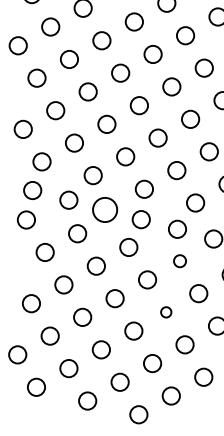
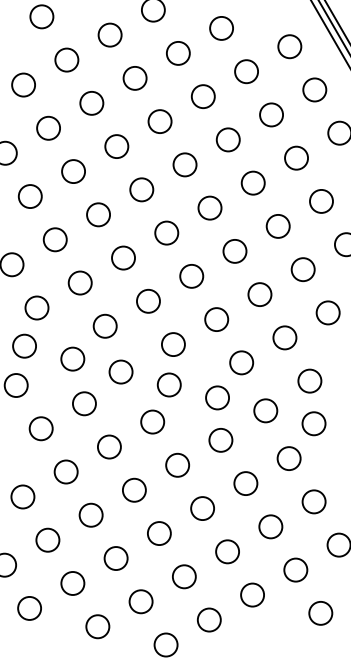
circle: (104, 209) -> (120, 371), size x0.71
circle: (179, 261) -> (220, 440), size x1.43
circle: (166, 312) -> (202, 508), size x1.67

